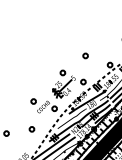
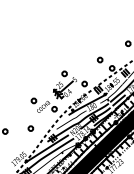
part: (85, 55) -> (100, 59), moved

